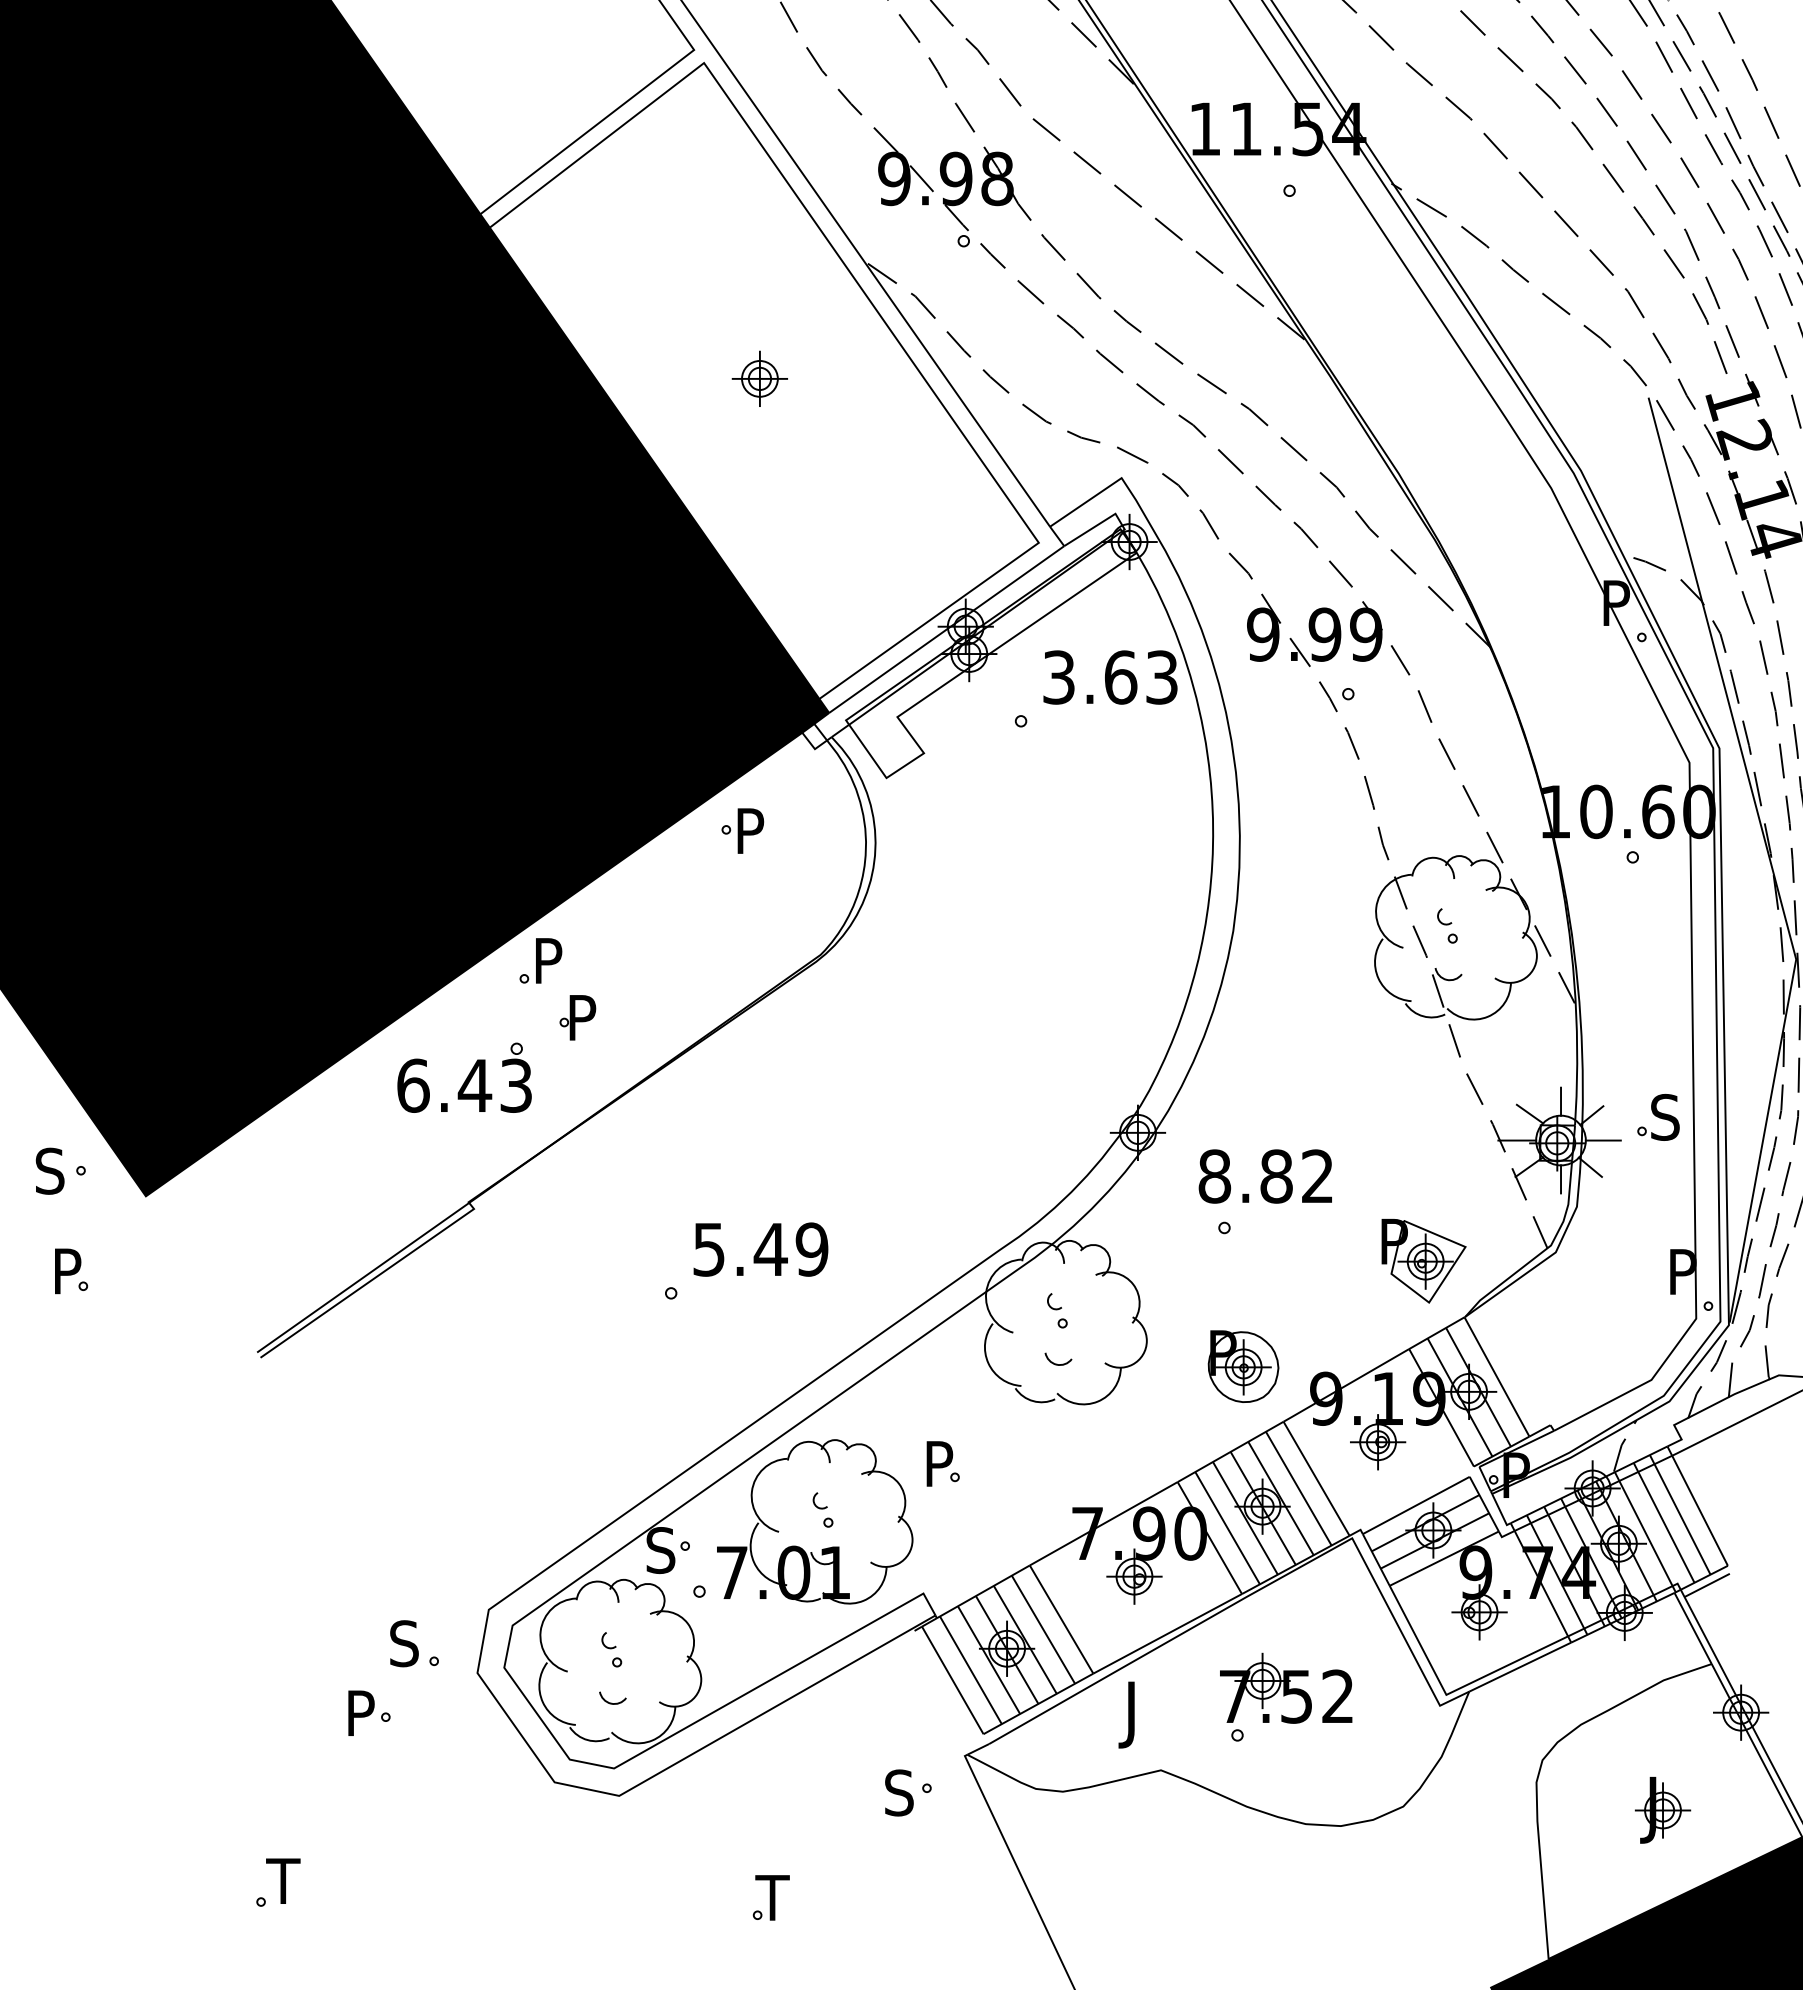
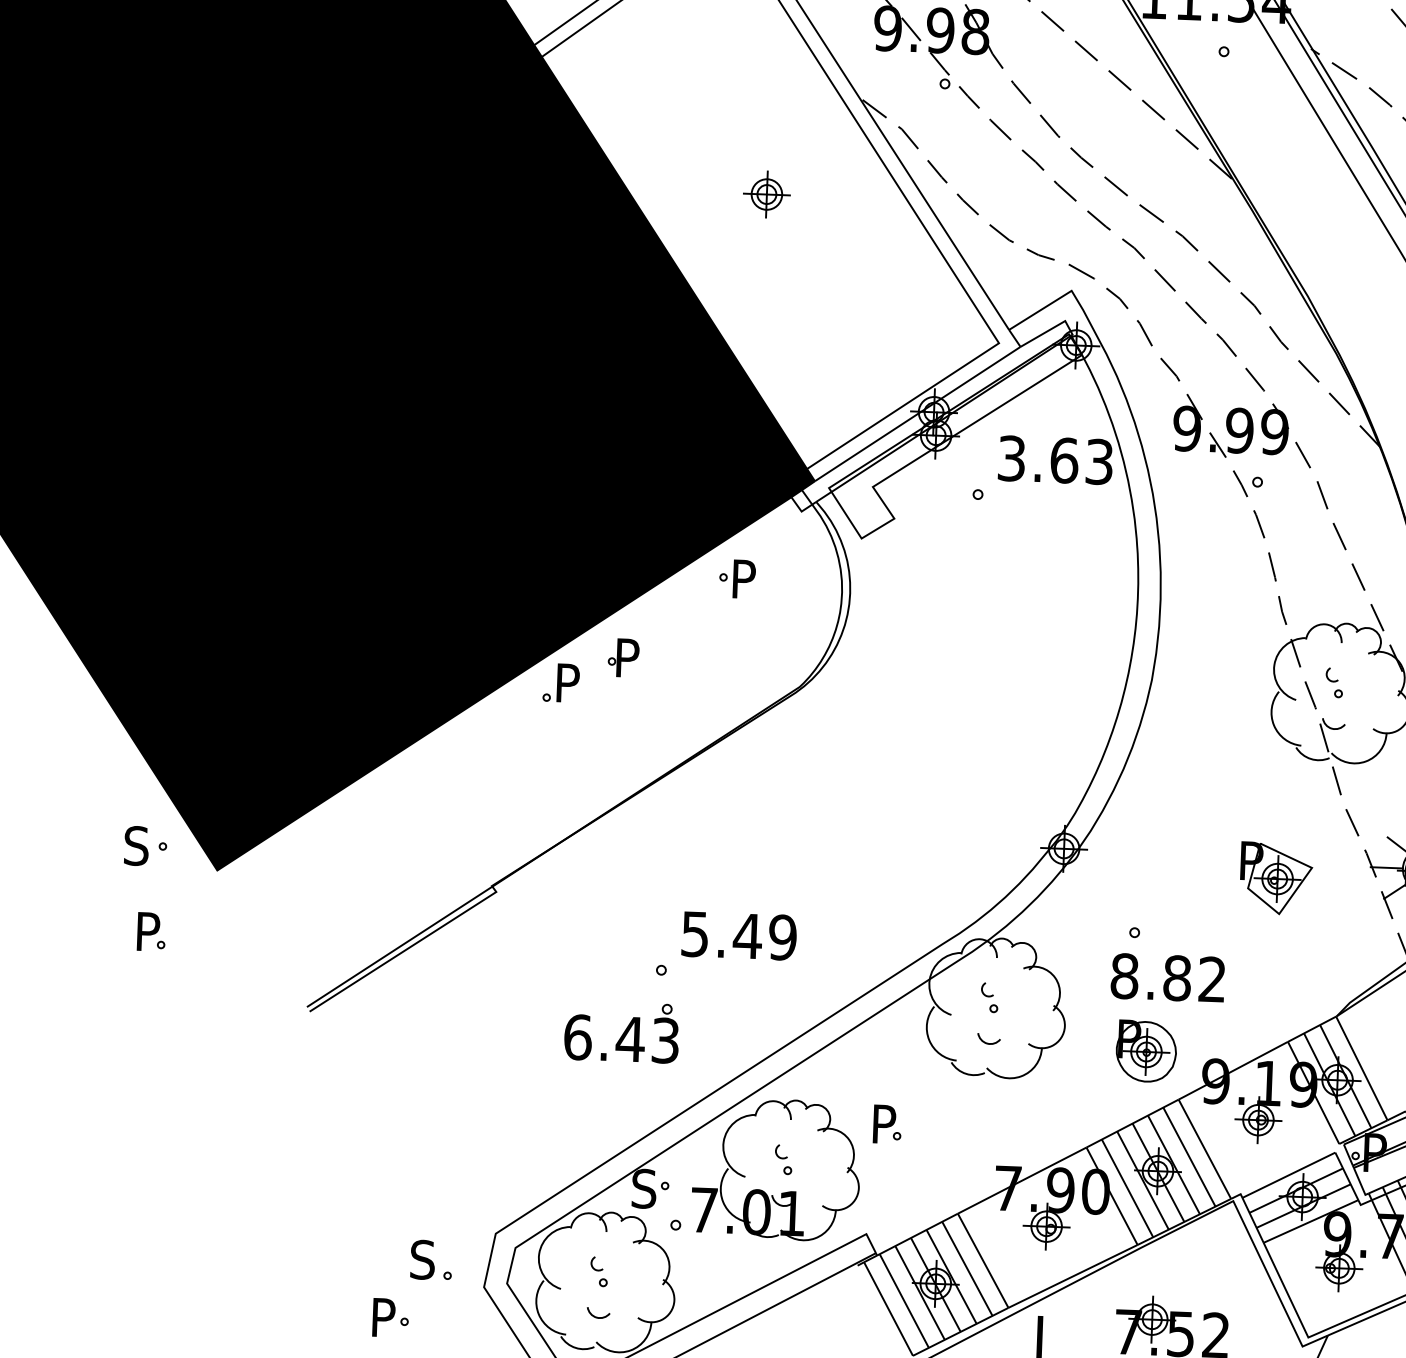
part: (577, 1017) -> (623, 657), moved
part: (464, 1077) -> (621, 1031), moved
text: (1264, 1176) -> (1167, 977), moved
part: (1423, 1261) -> (1275, 878), moved

